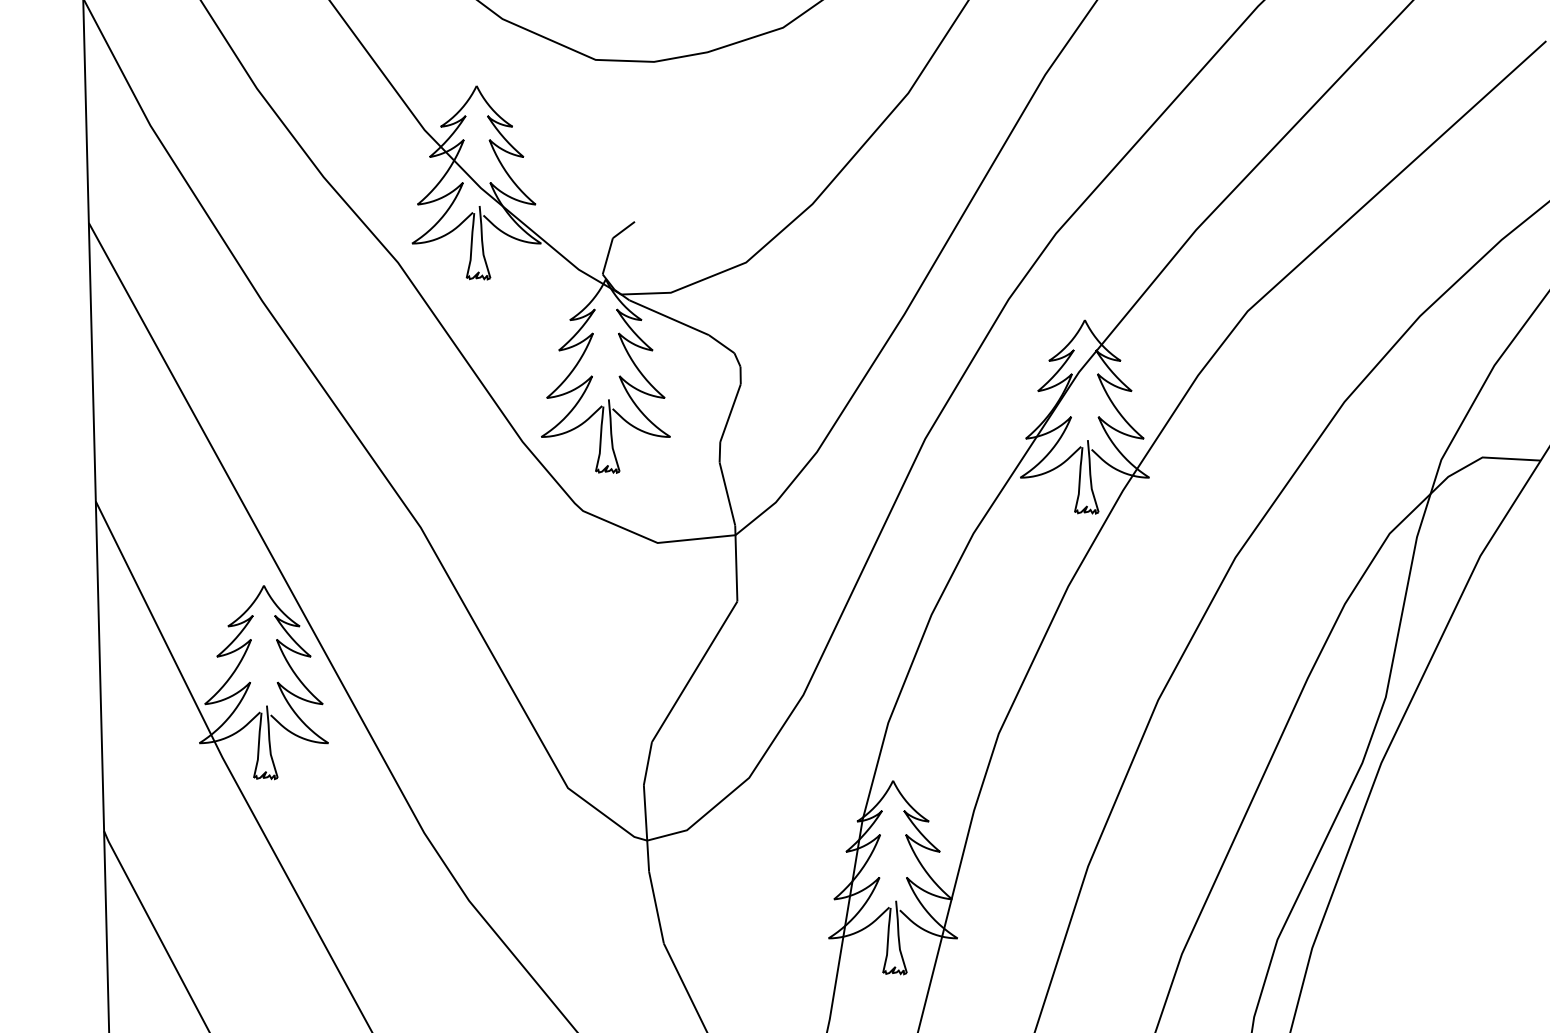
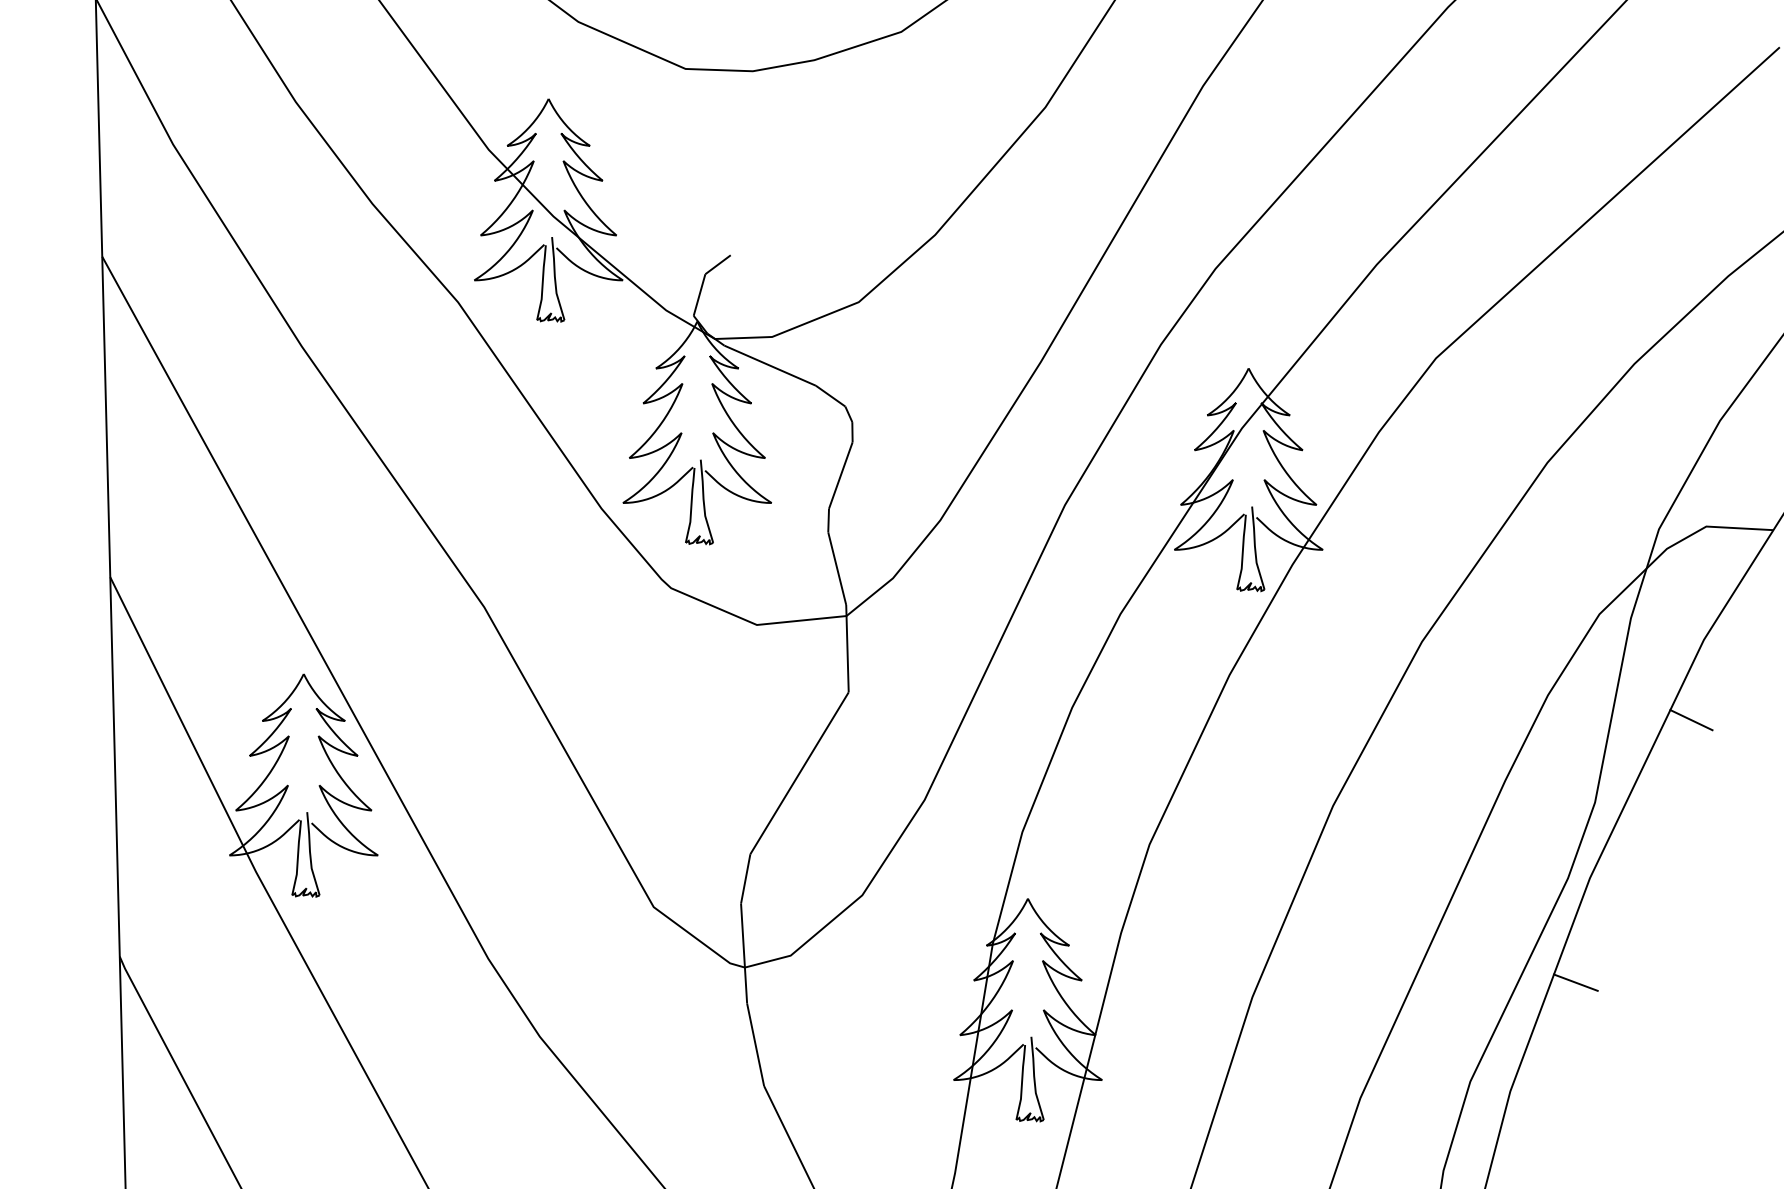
line: (1469, 625) -> (1691, 719), added
line: (1369, 853) -> (1576, 982), added

